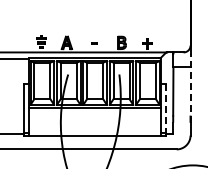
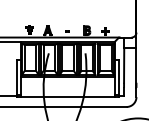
line: (190, 88) -> (136, 63), dashed -> solid
line: (165, 108) -> (118, 77), dashed -> solid

